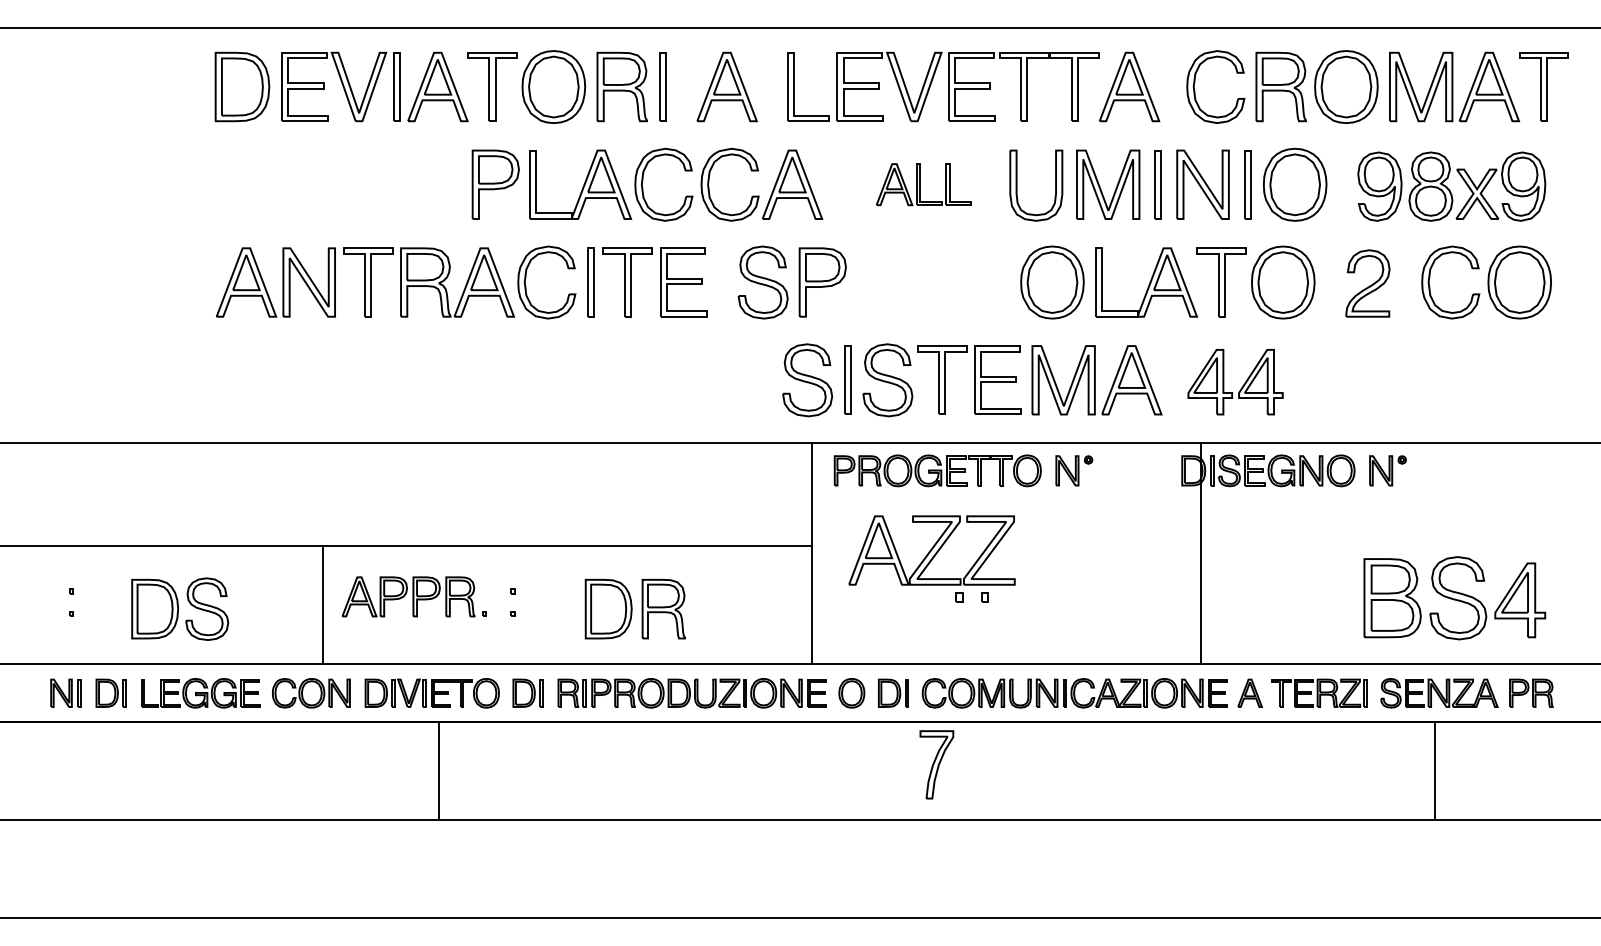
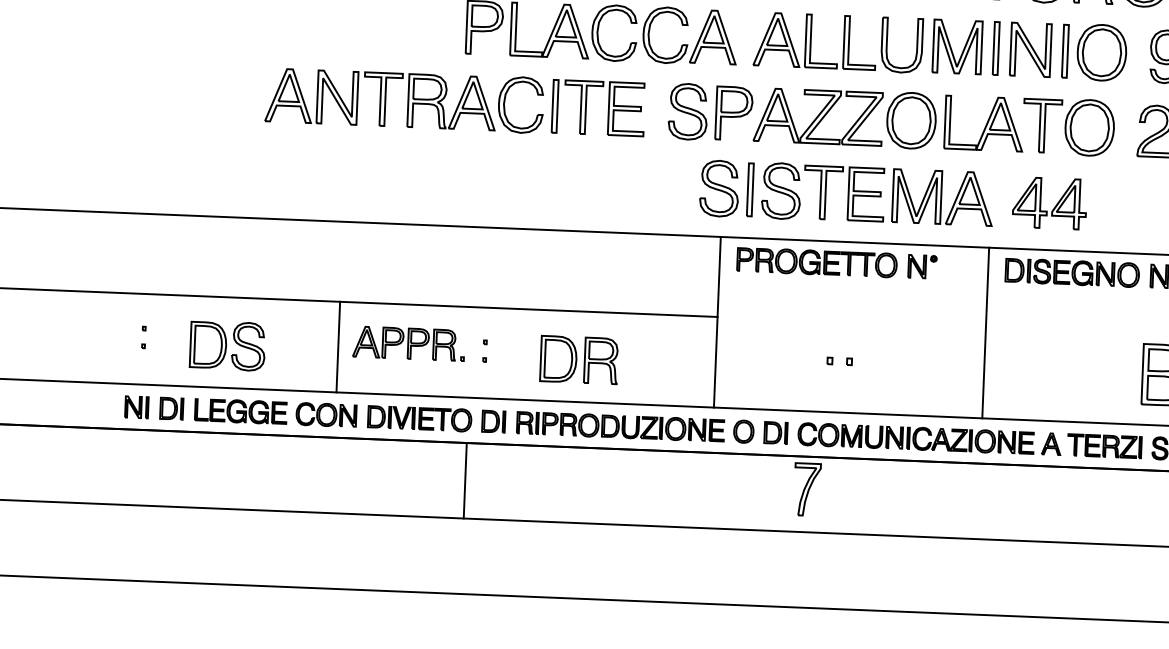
part: (923, 184) -> (814, 41), size x1.67
part: (931, 550) -> (818, 116), moved
line: (1201, 552) -> (985, 332), moved
line: (439, 771) -> (465, 481), moved

